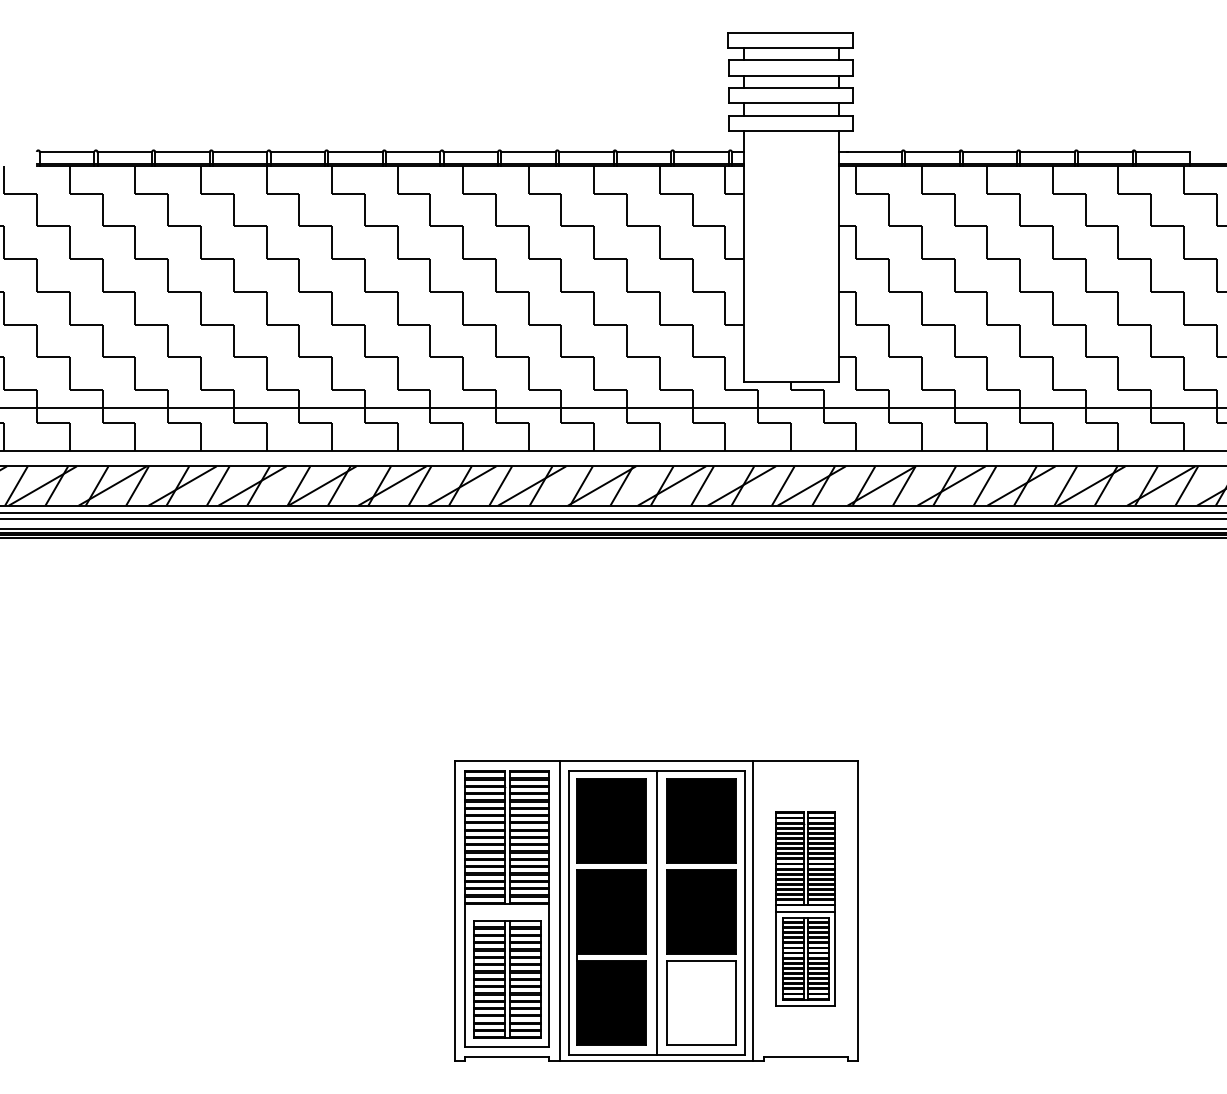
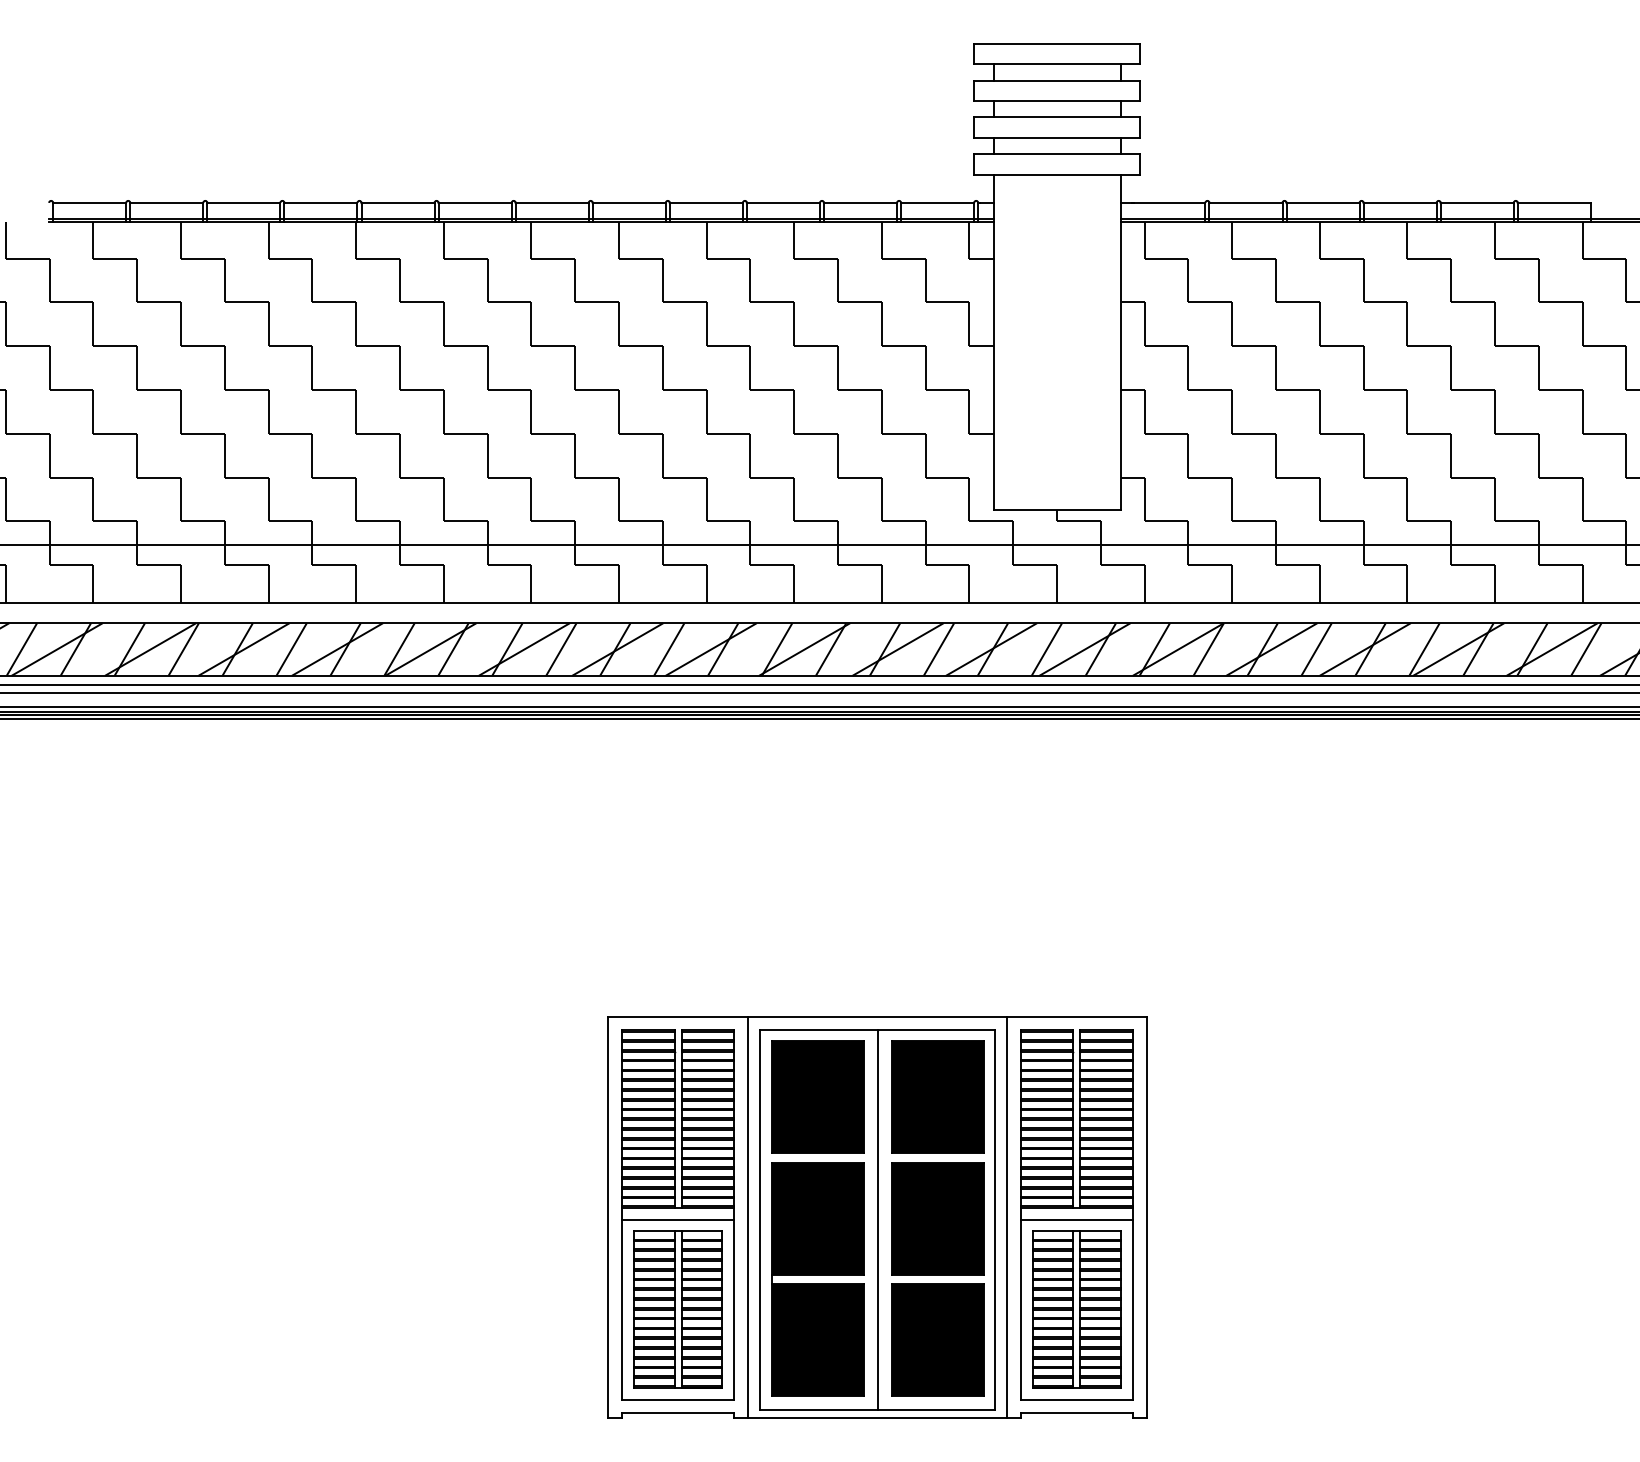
part: (805, 908) -> (1076, 1214), size x1.43
line: (507, 912) -> (678, 1219), added
fill: (701, 1002) -> (937, 1339), added

